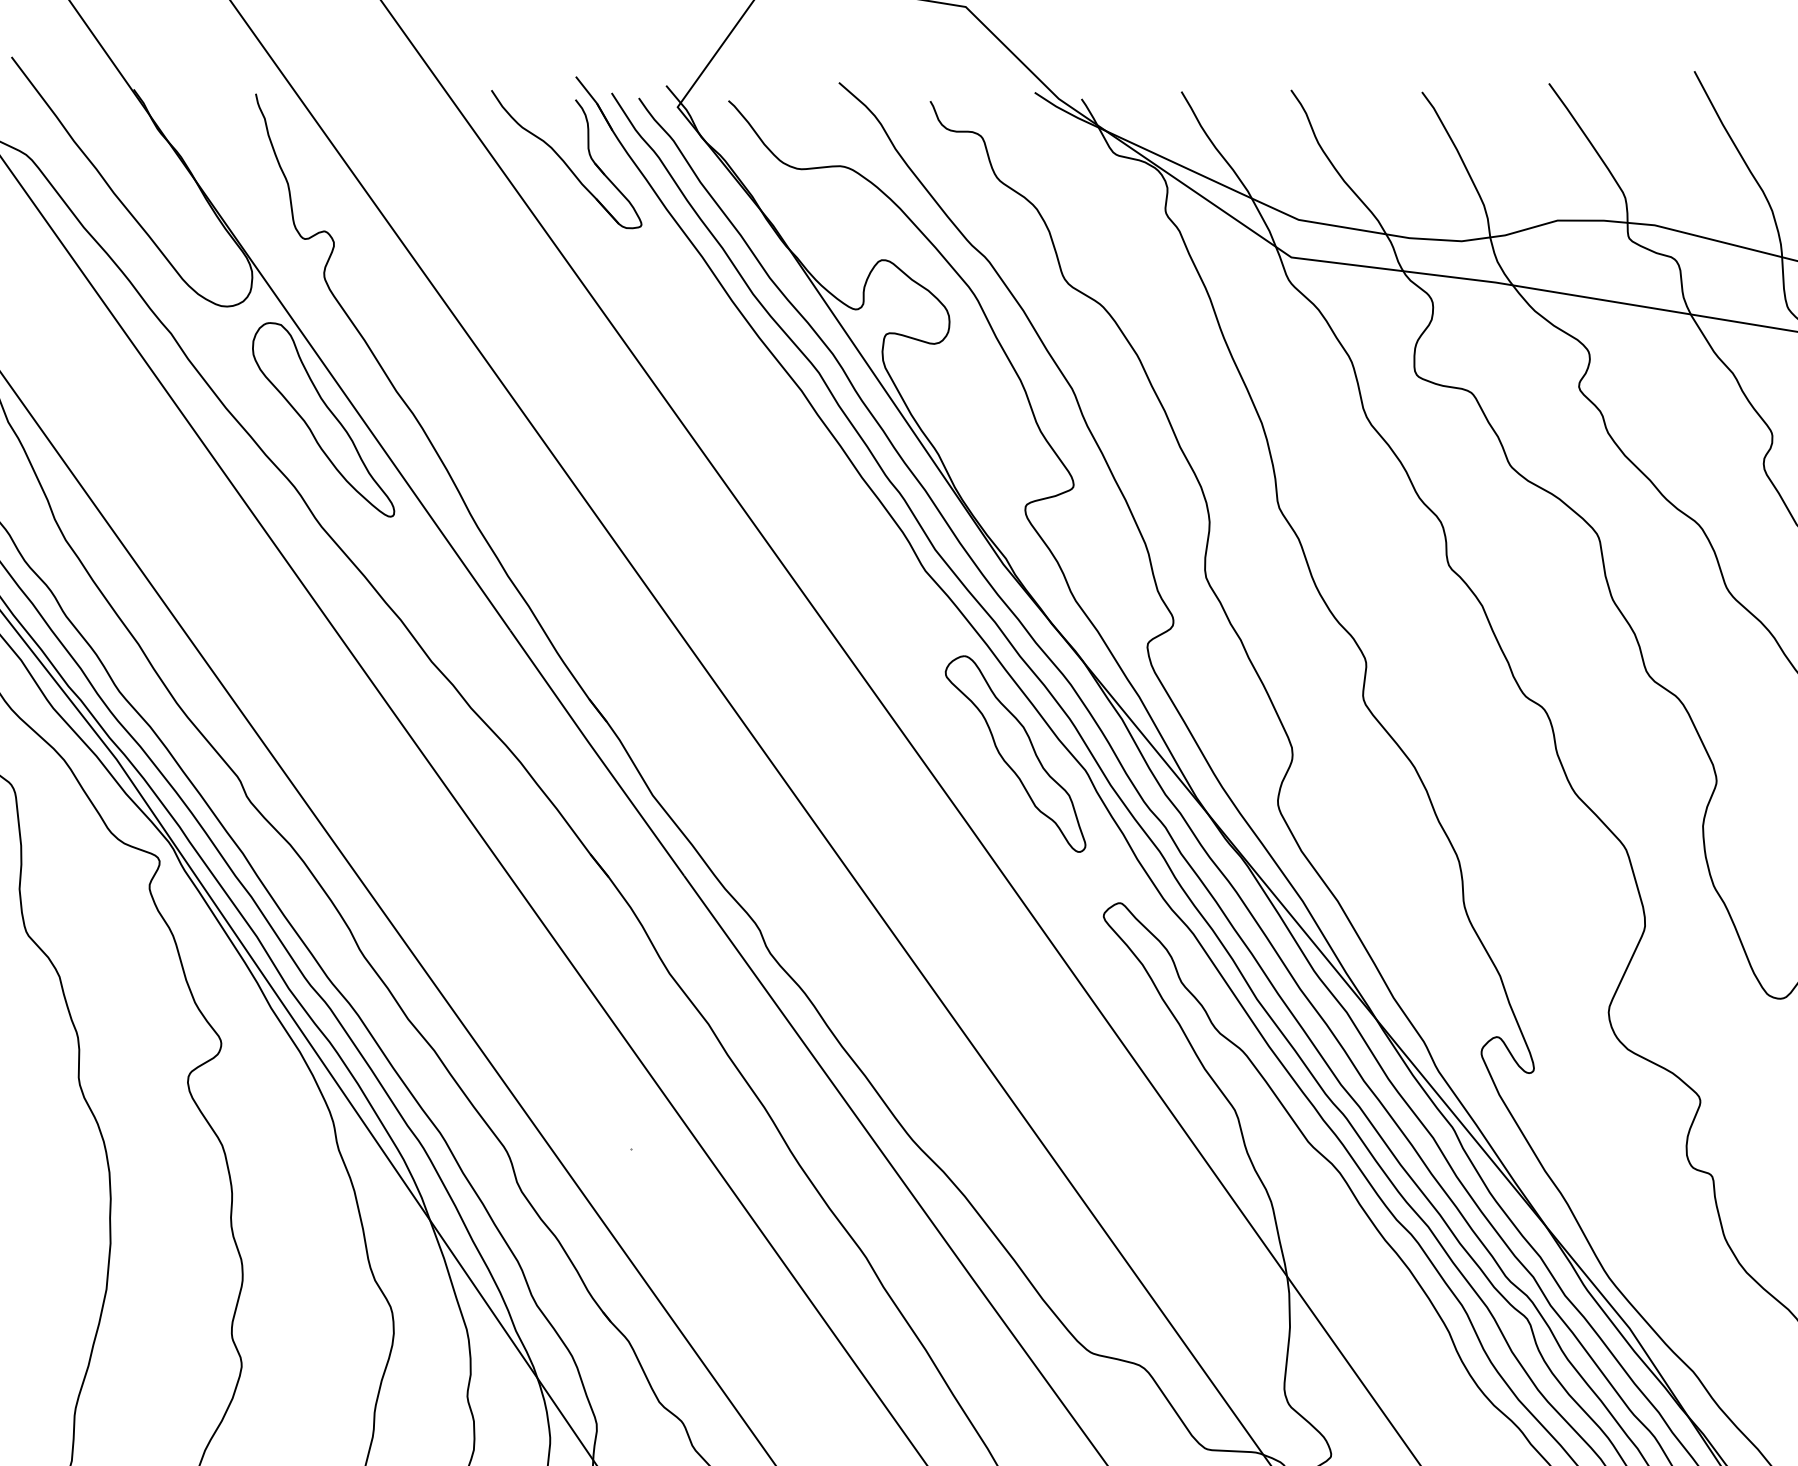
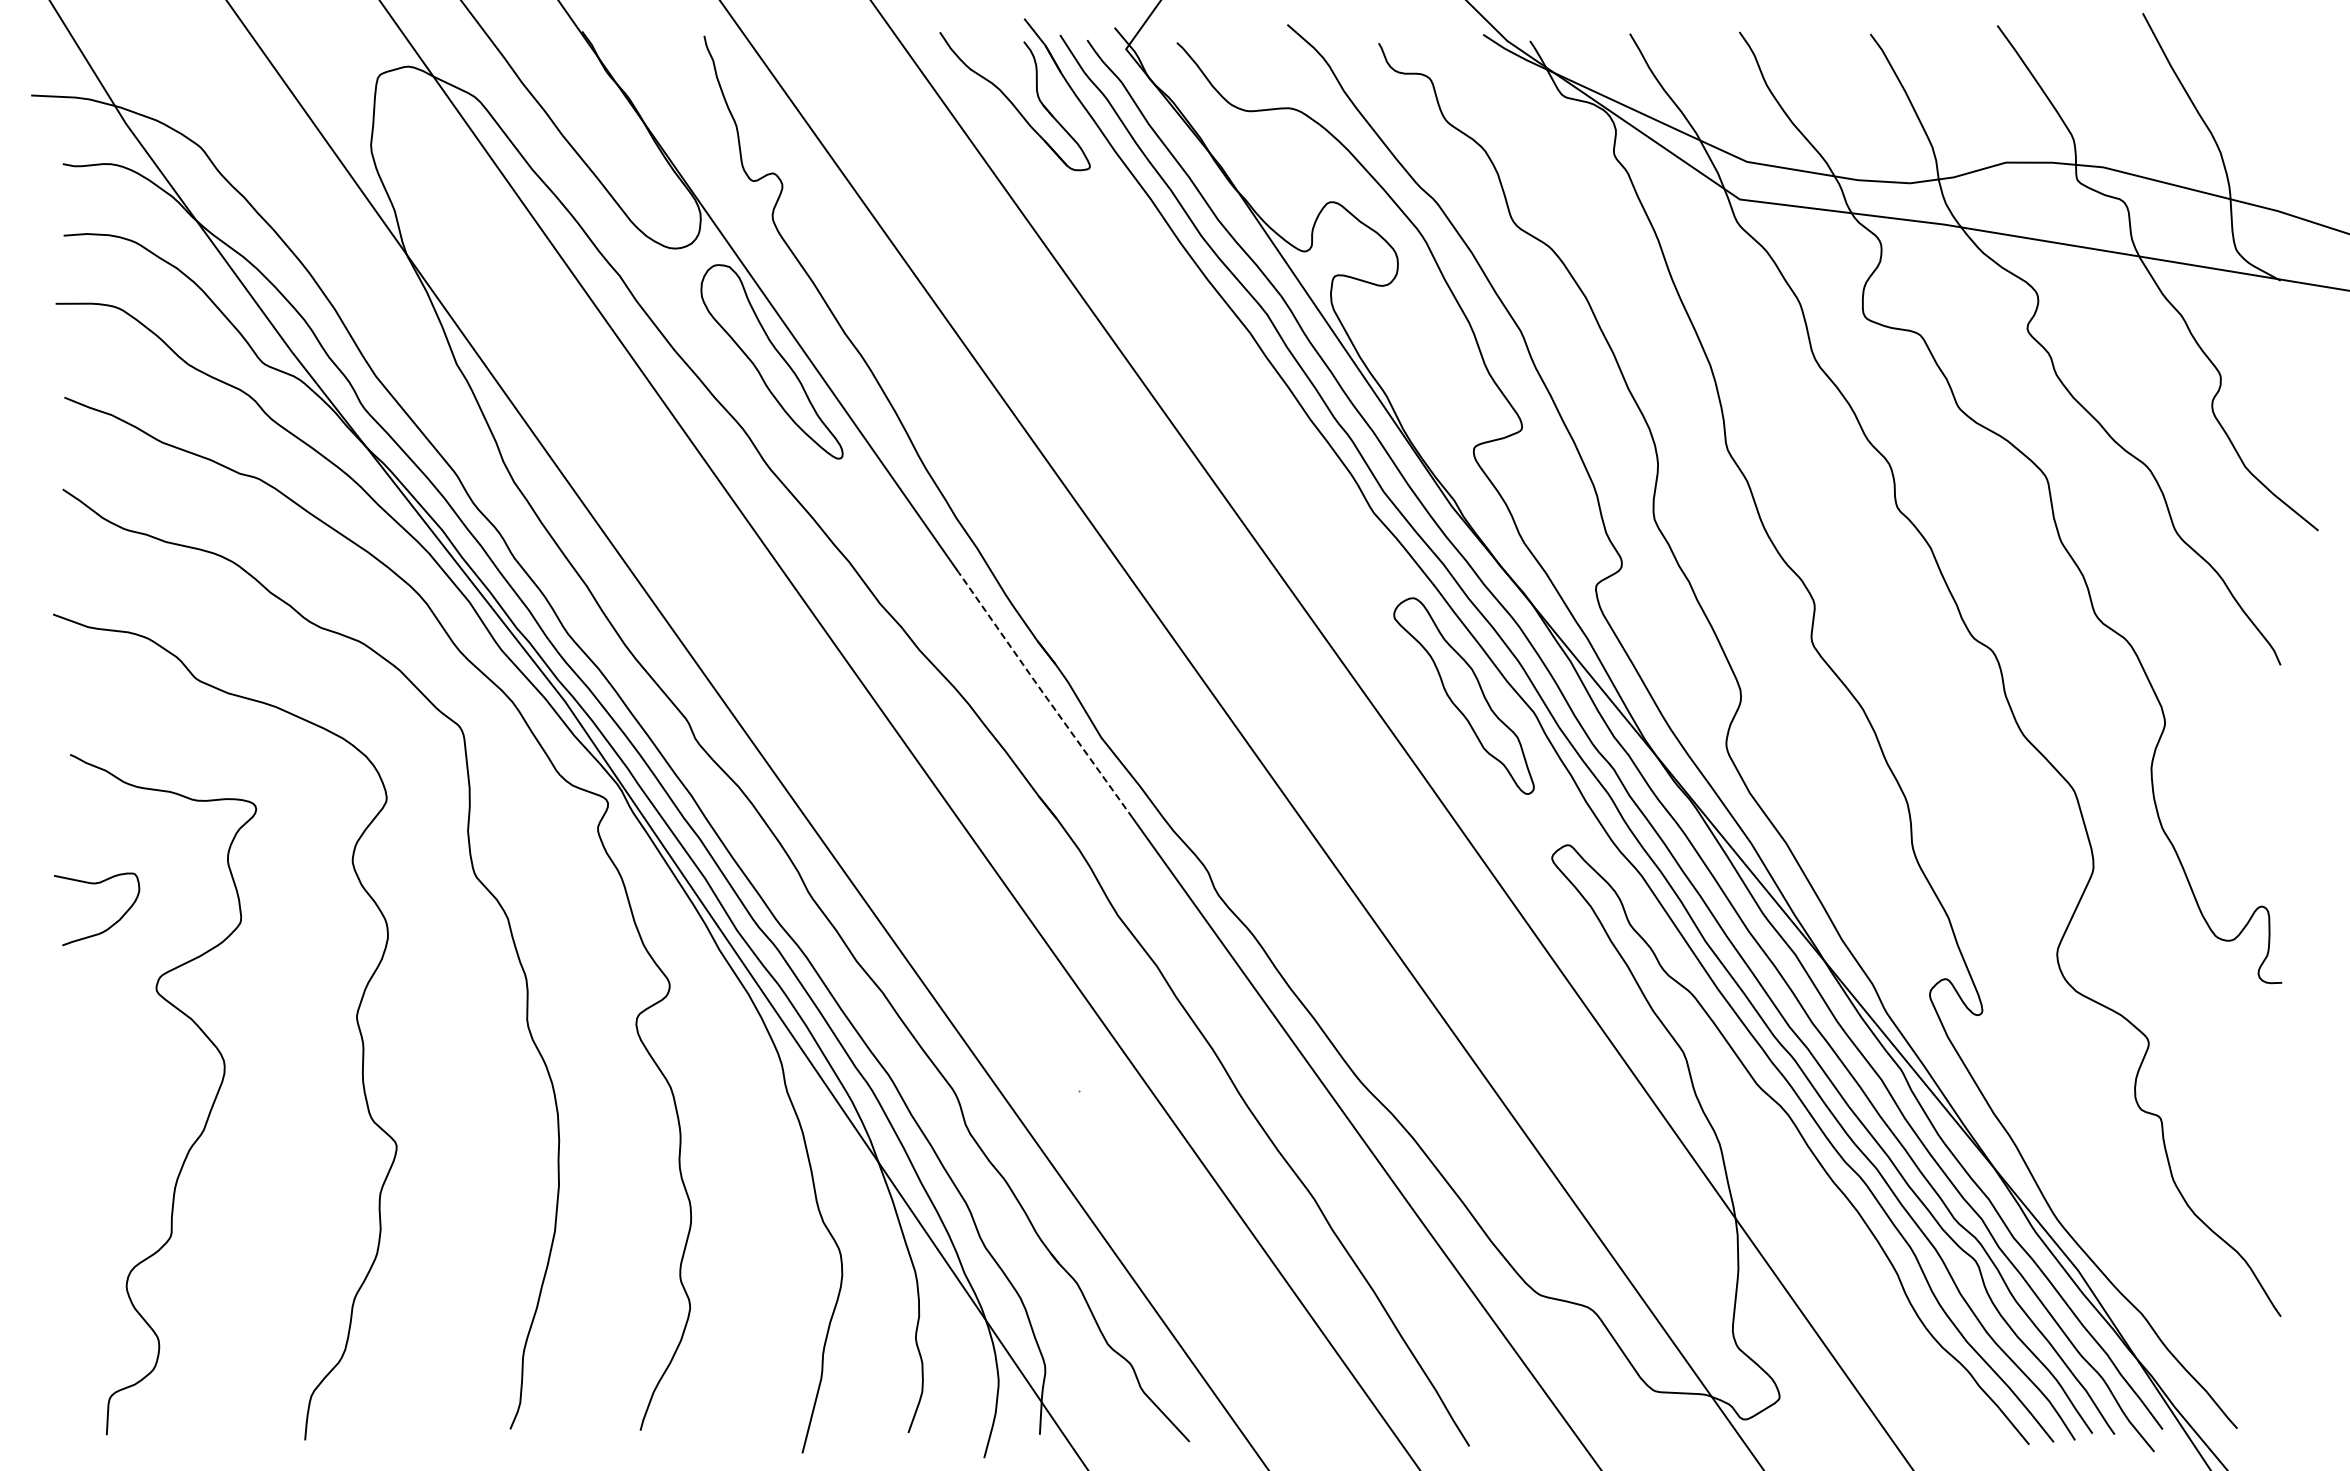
line: (596, 752) -> (1044, 694), solid -> dashed

